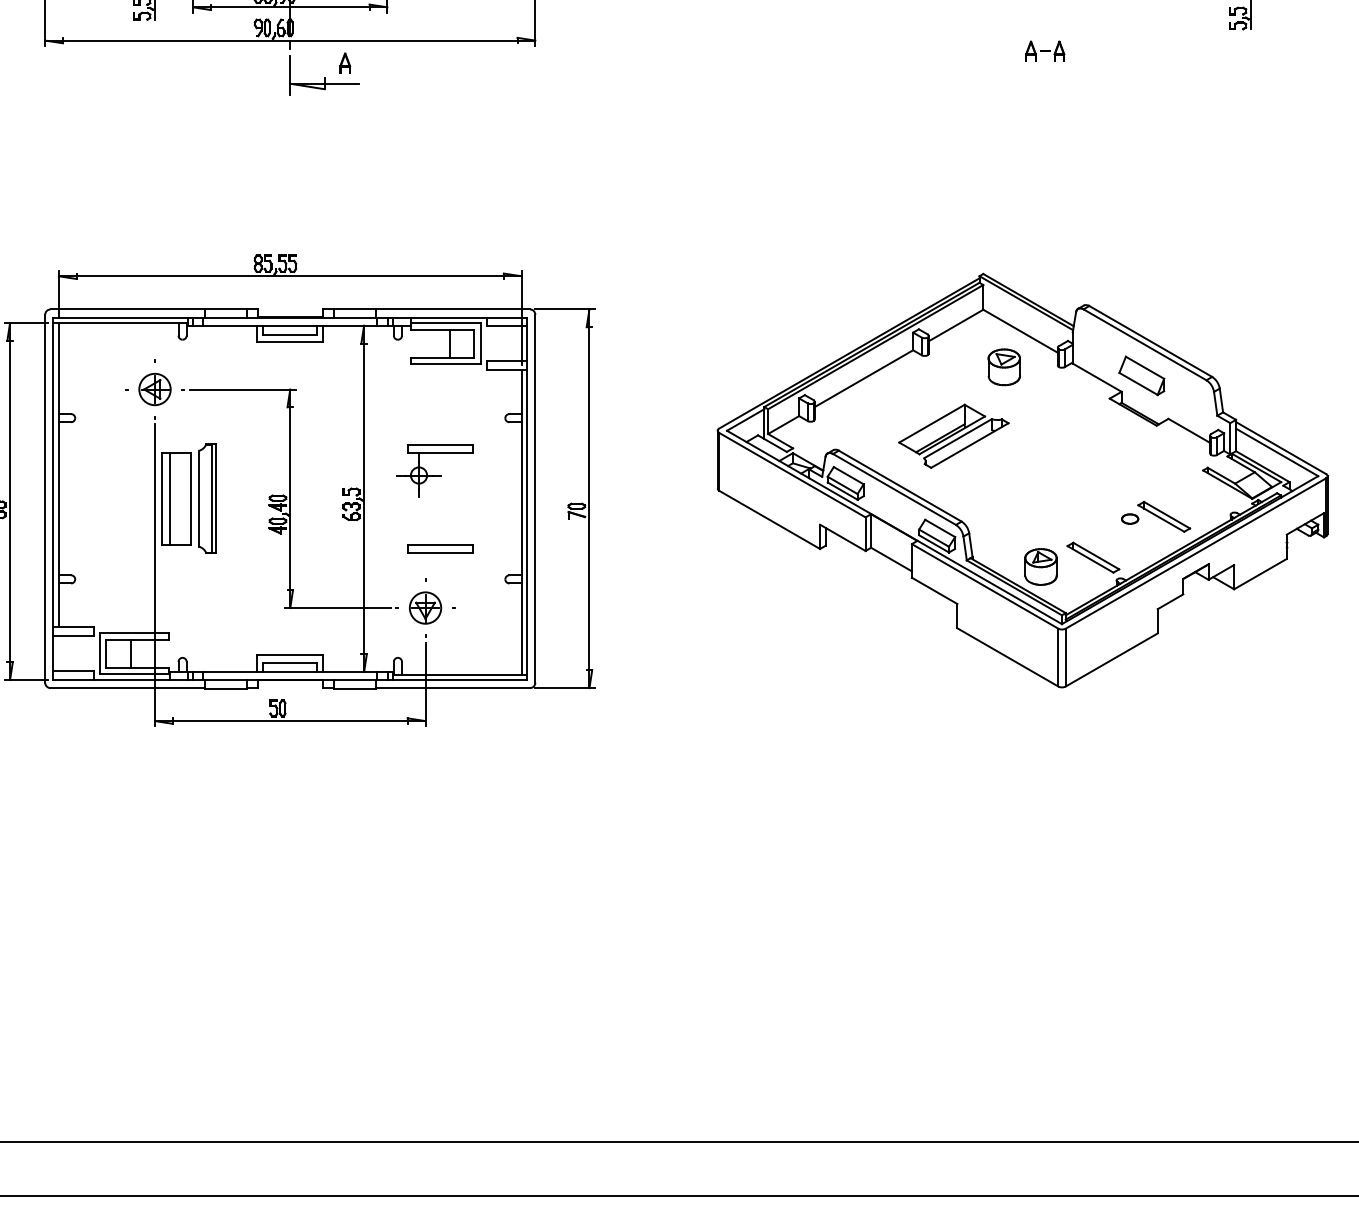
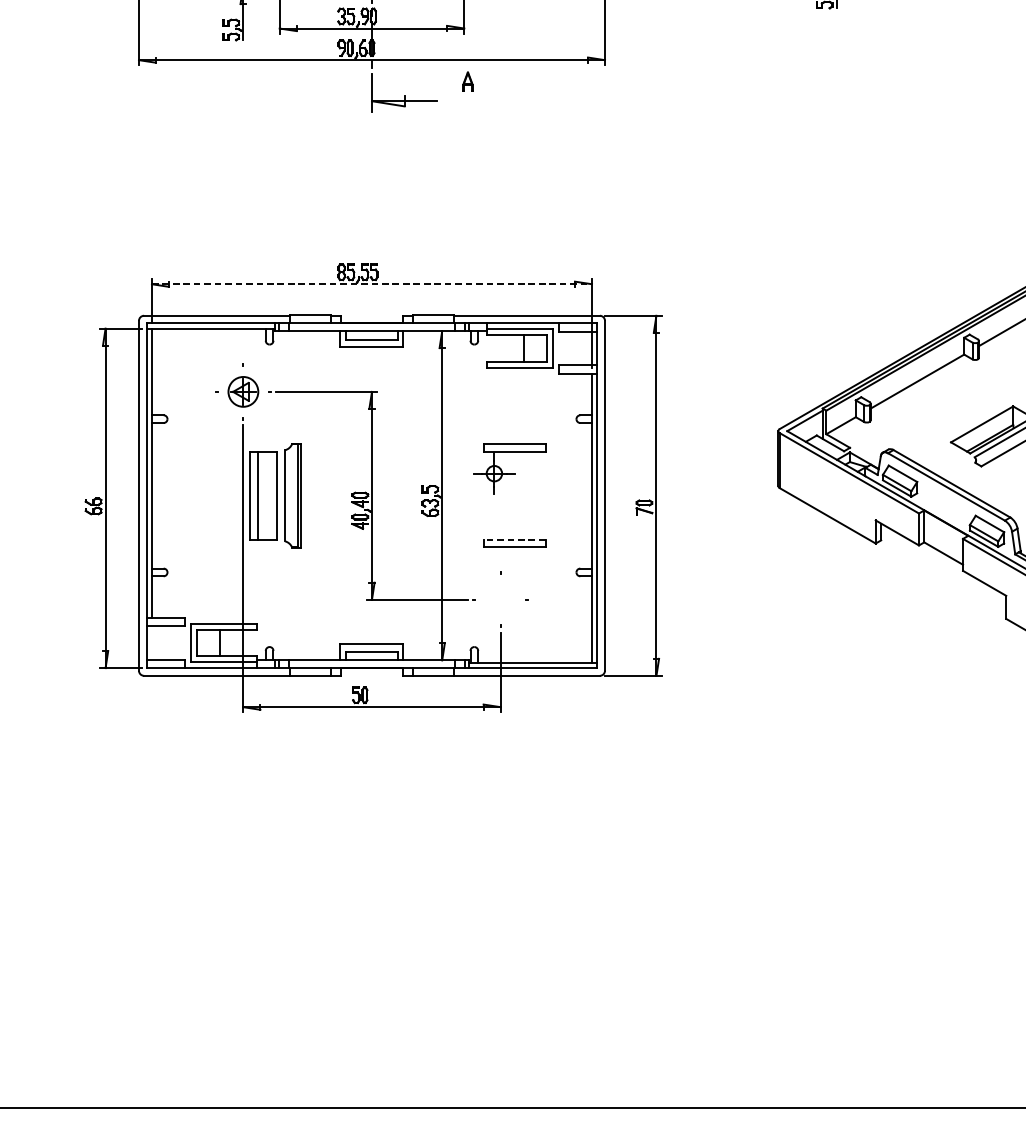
part: (345, 62) -> (468, 80), moved
line: (290, 276) -> (372, 284), solid -> dashed
line: (439, 544) -> (513, 539), solid -> dashed
part: (425, 607) -> (500, 599), removed

